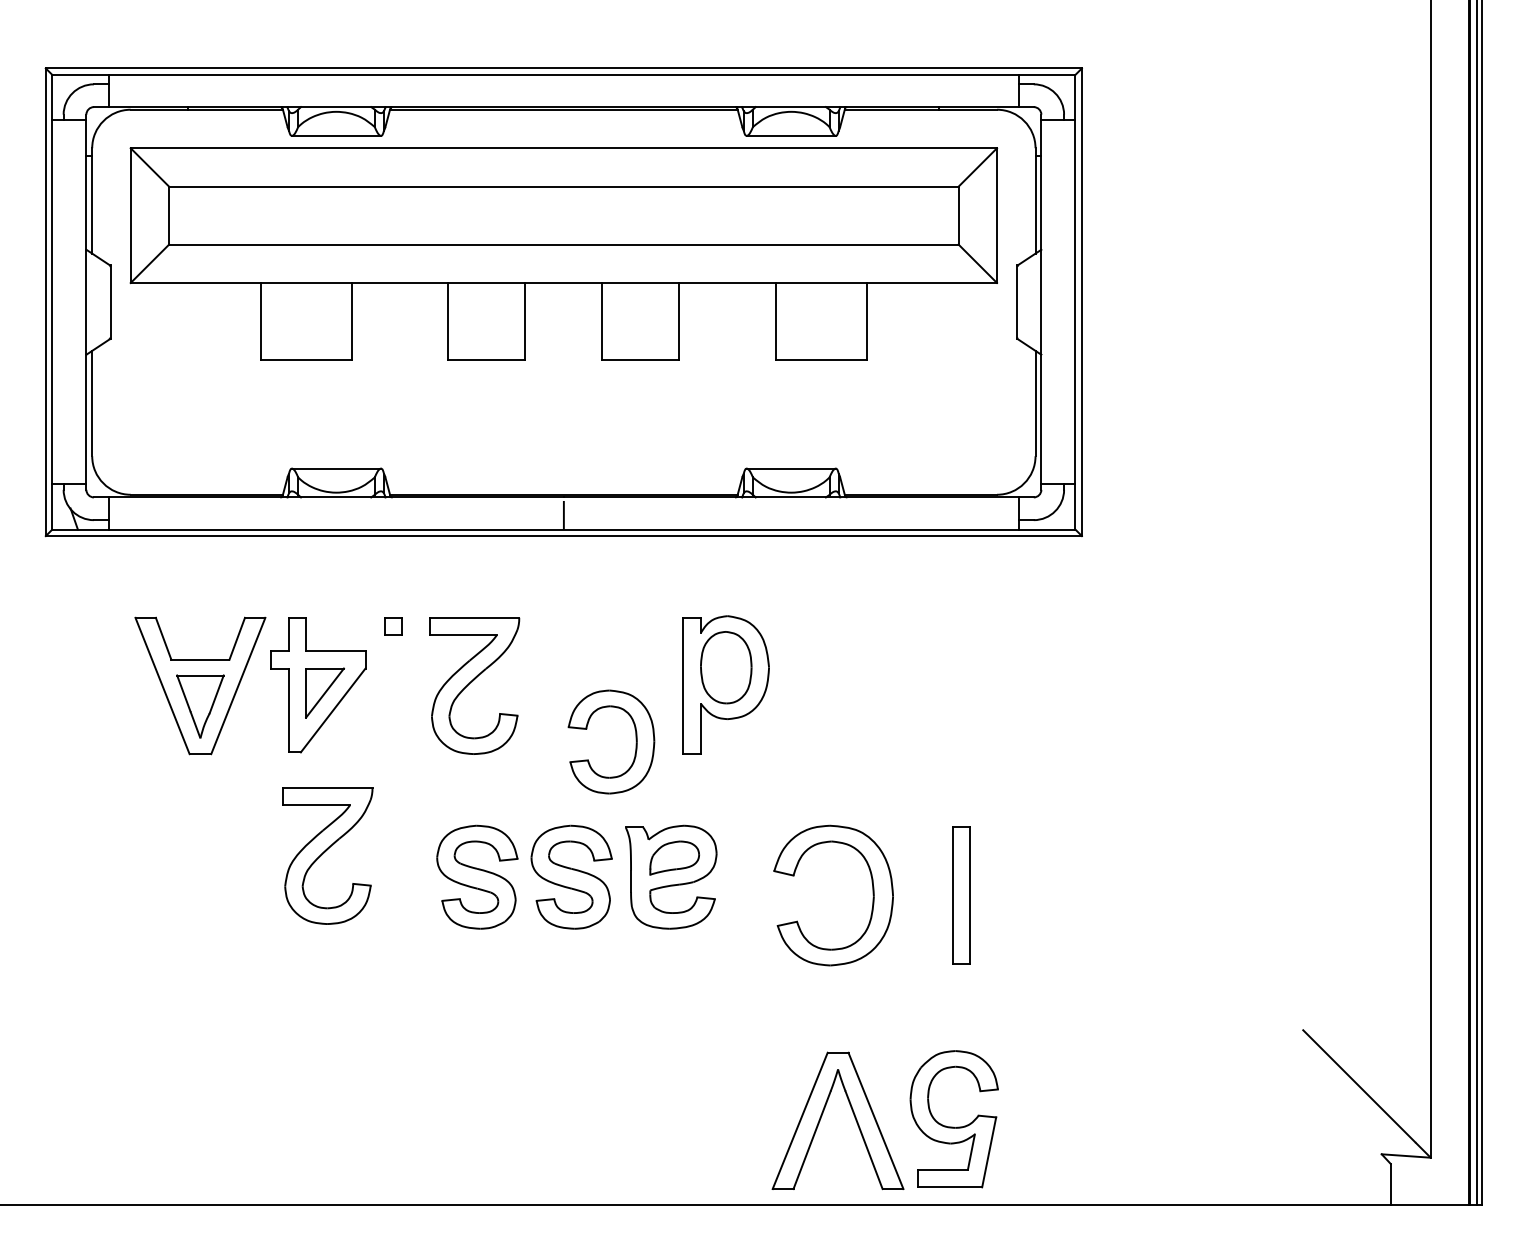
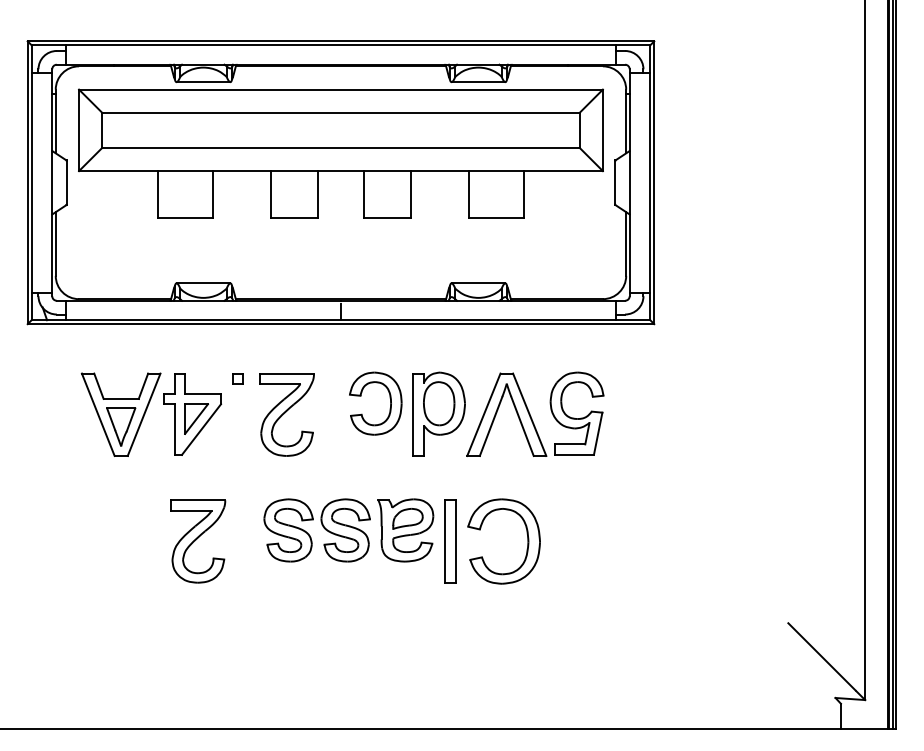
part: (634, 733) -> (389, 398), moved
part: (328, 855) -> (198, 541), moved
part: (961, 895) -> (450, 541), moved
part: (885, 1118) -> (535, 413), moved

